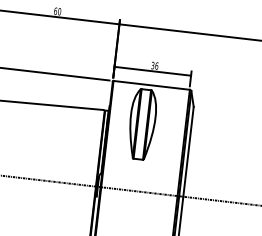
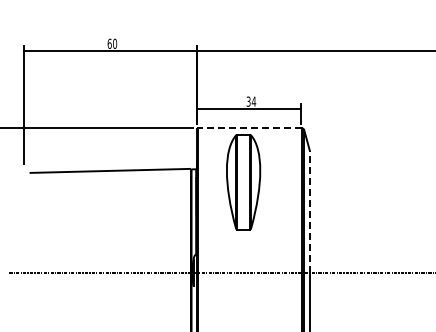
text: (156, 65) -> (253, 101), 36 -> 34
line: (151, 85) -> (250, 128), solid -> dashed
line: (188, 151) -> (309, 211), solid -> dashed

